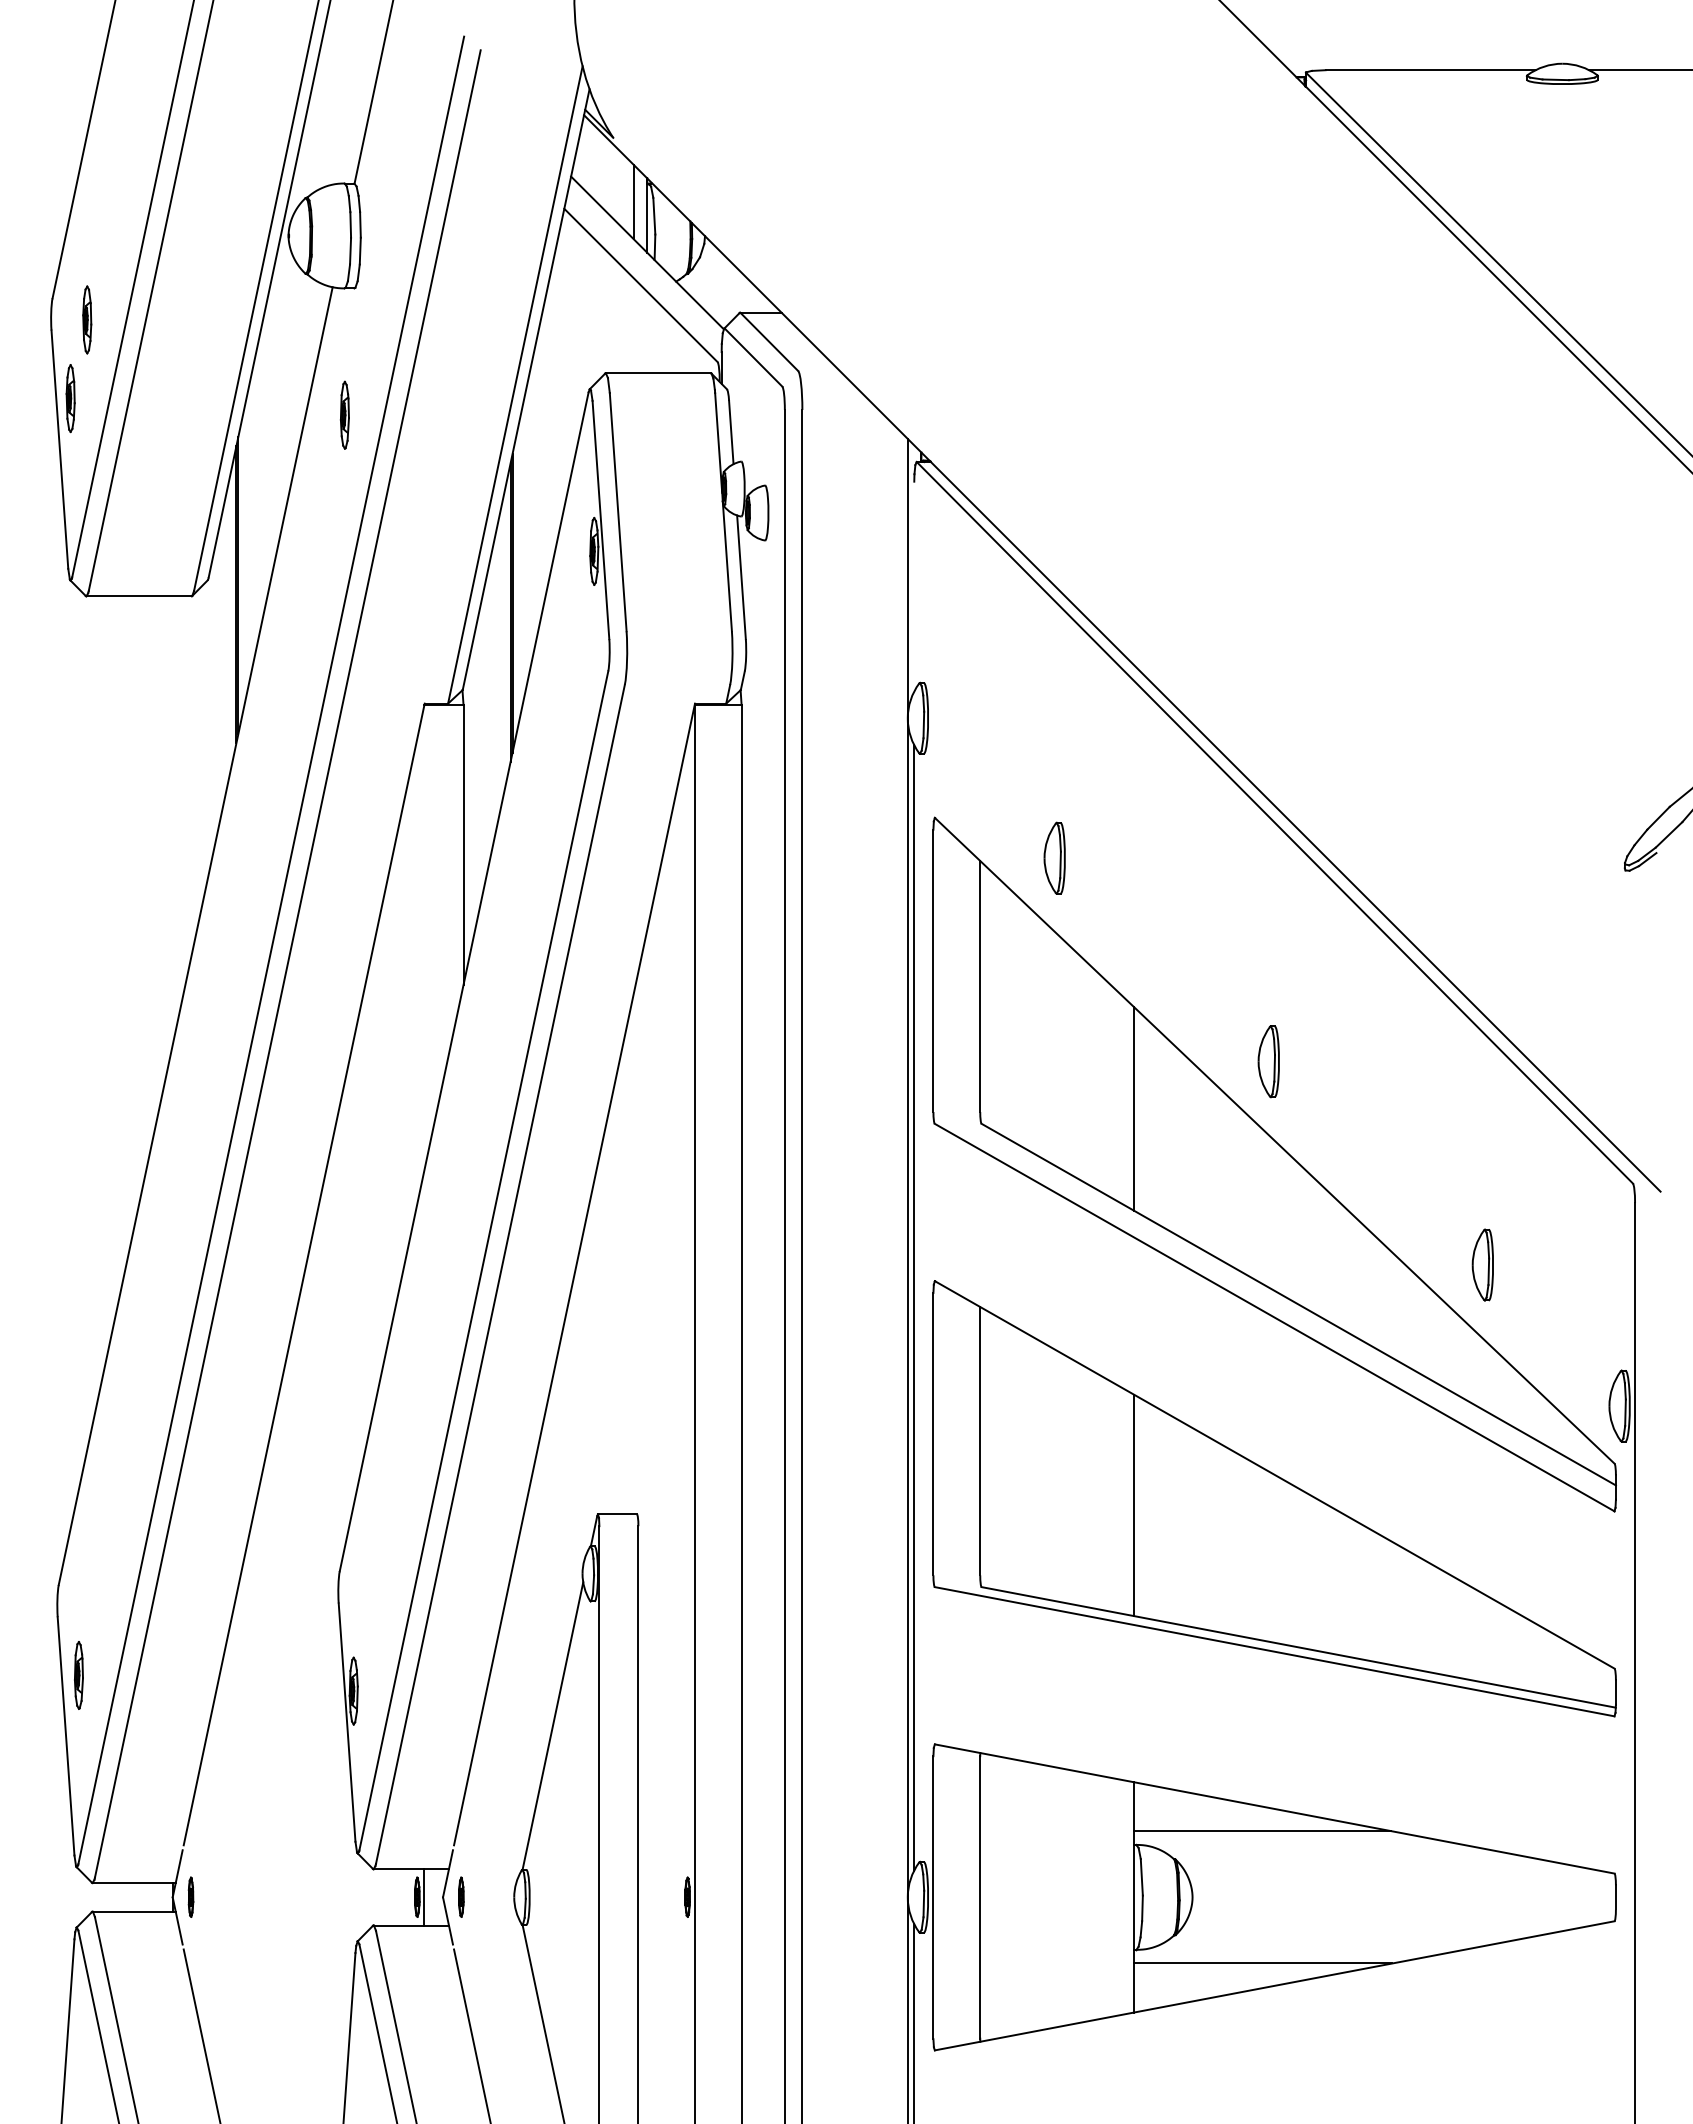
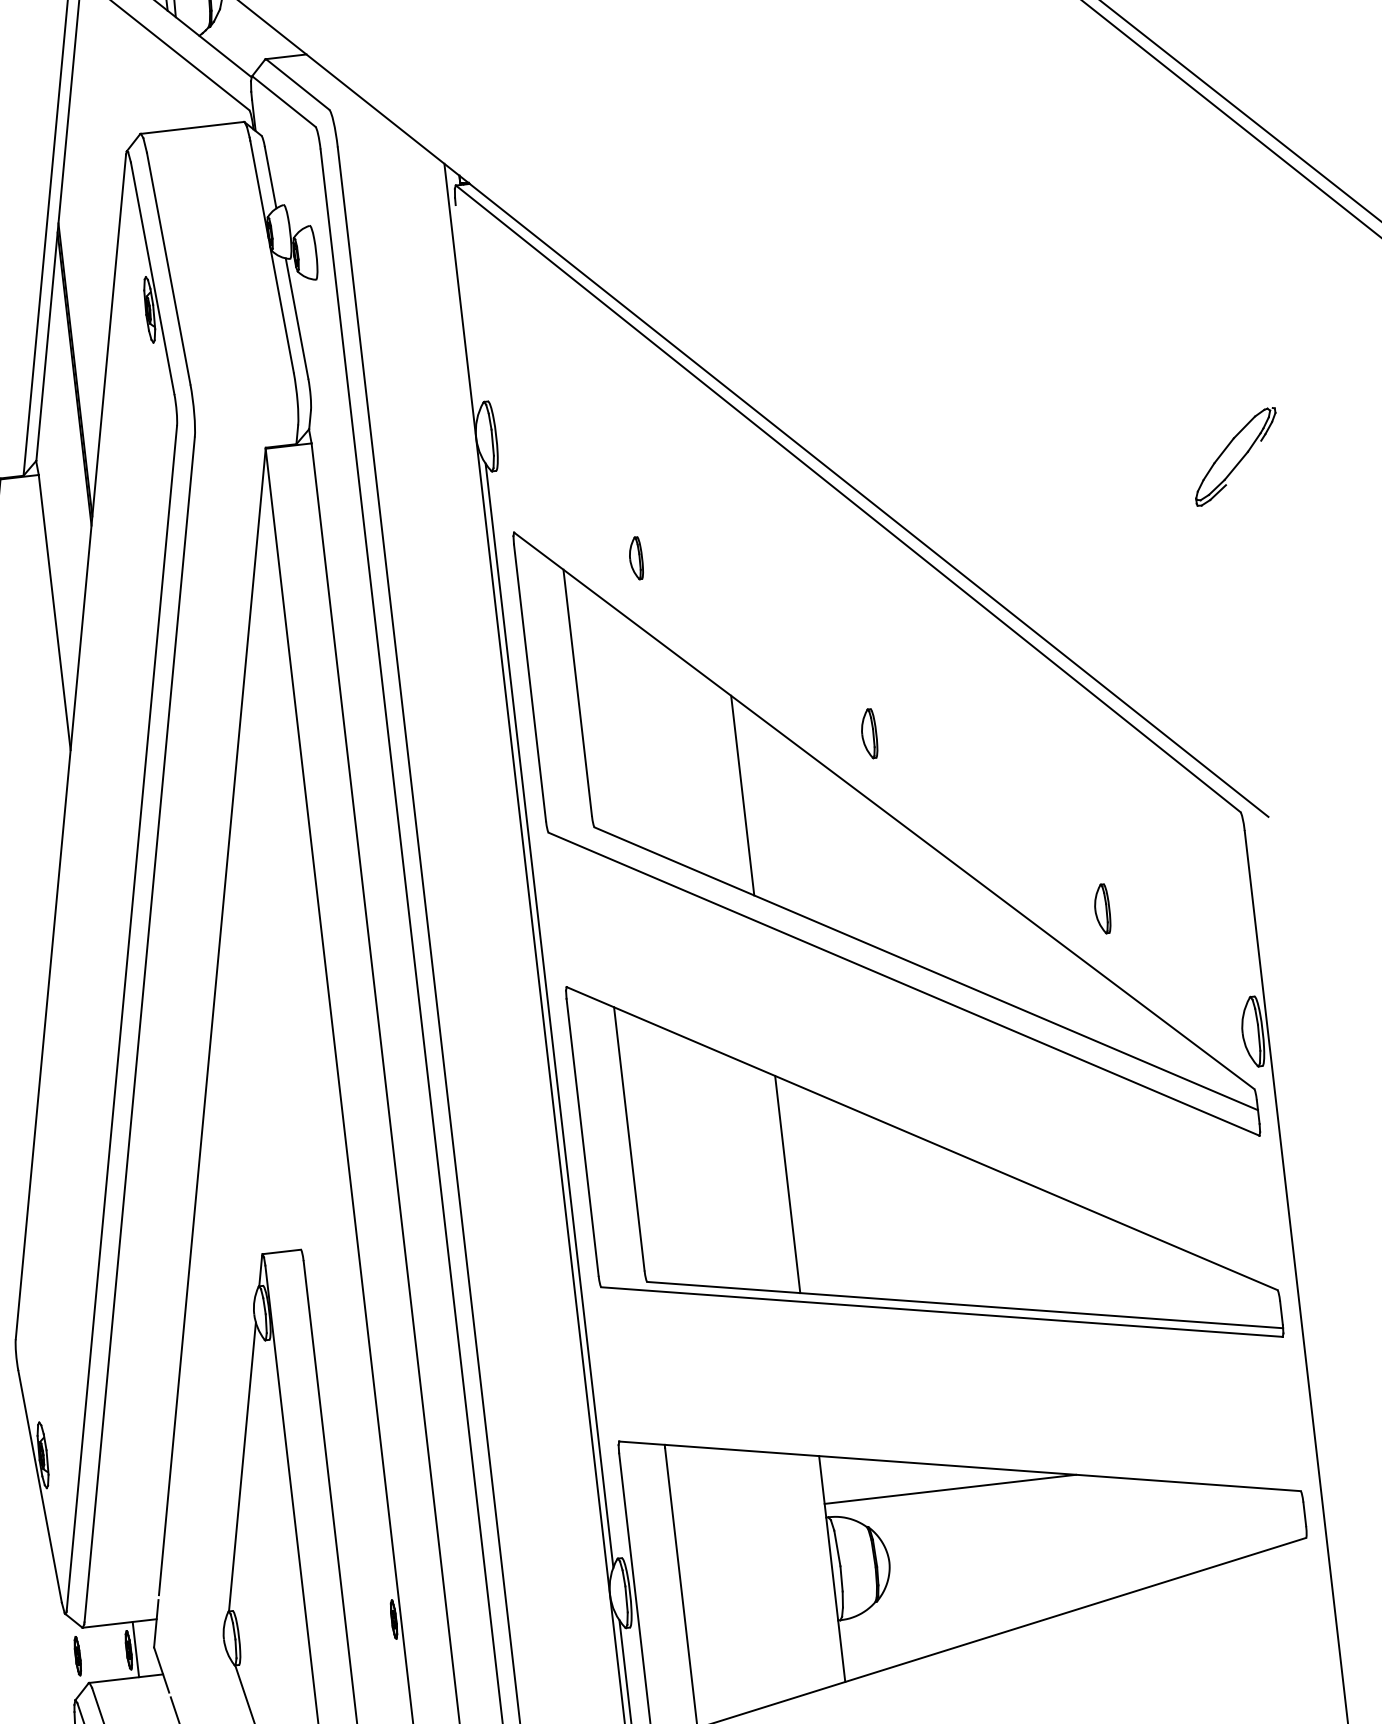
part: (1054, 857) -> (635, 557), size x0.6
part: (1268, 1061) -> (869, 733), size x0.7
part: (1482, 1264) -> (1102, 908), size x0.7
part: (461, 1896) -> (77, 1655), moved
line: (1263, 1963) -> (966, 1619), removed

